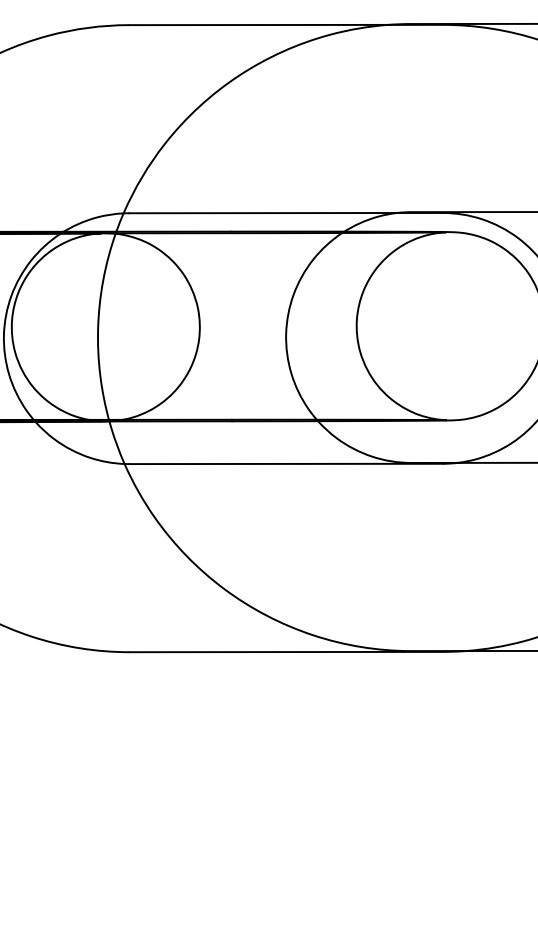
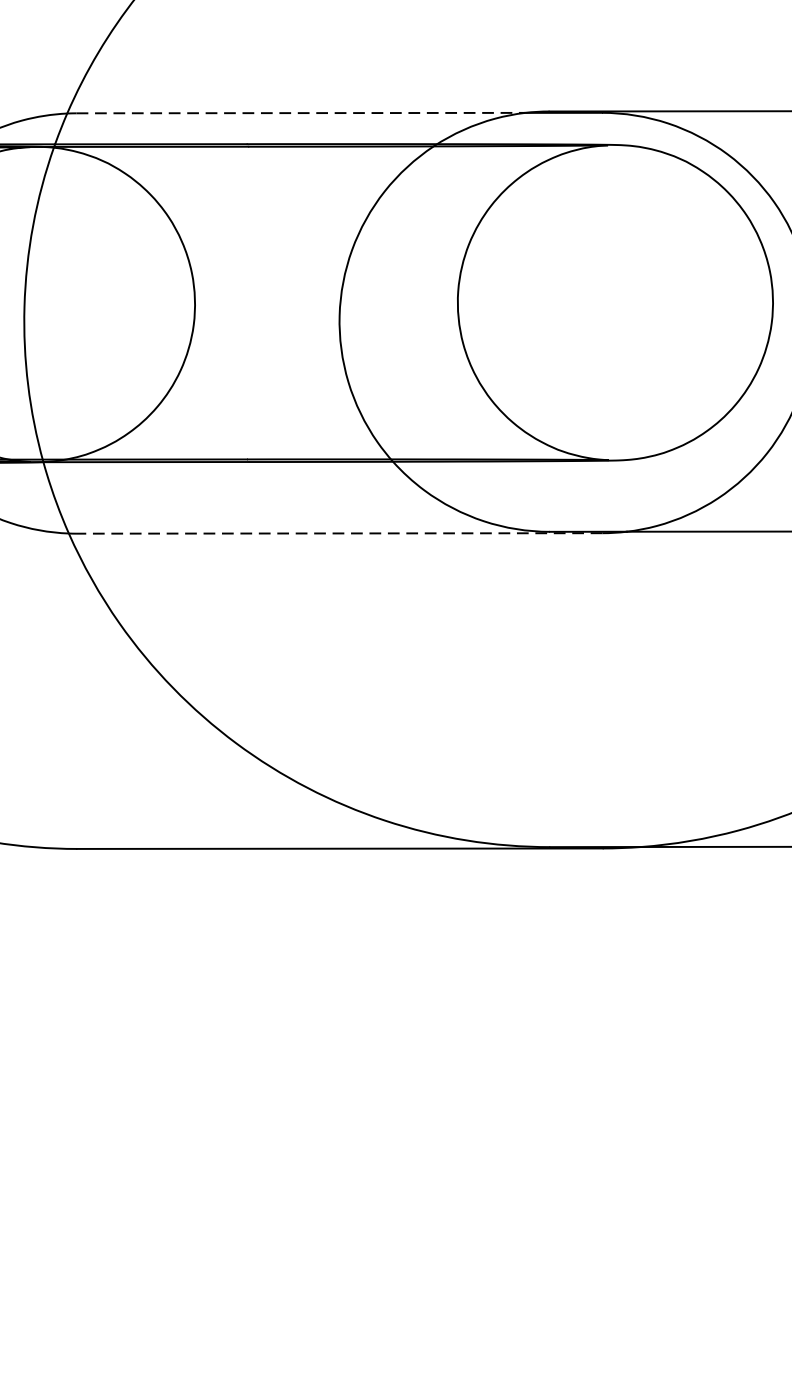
line: (263, 213) -> (301, 113), solid -> dashed
line: (286, 463) -> (340, 532), solid -> dashed

